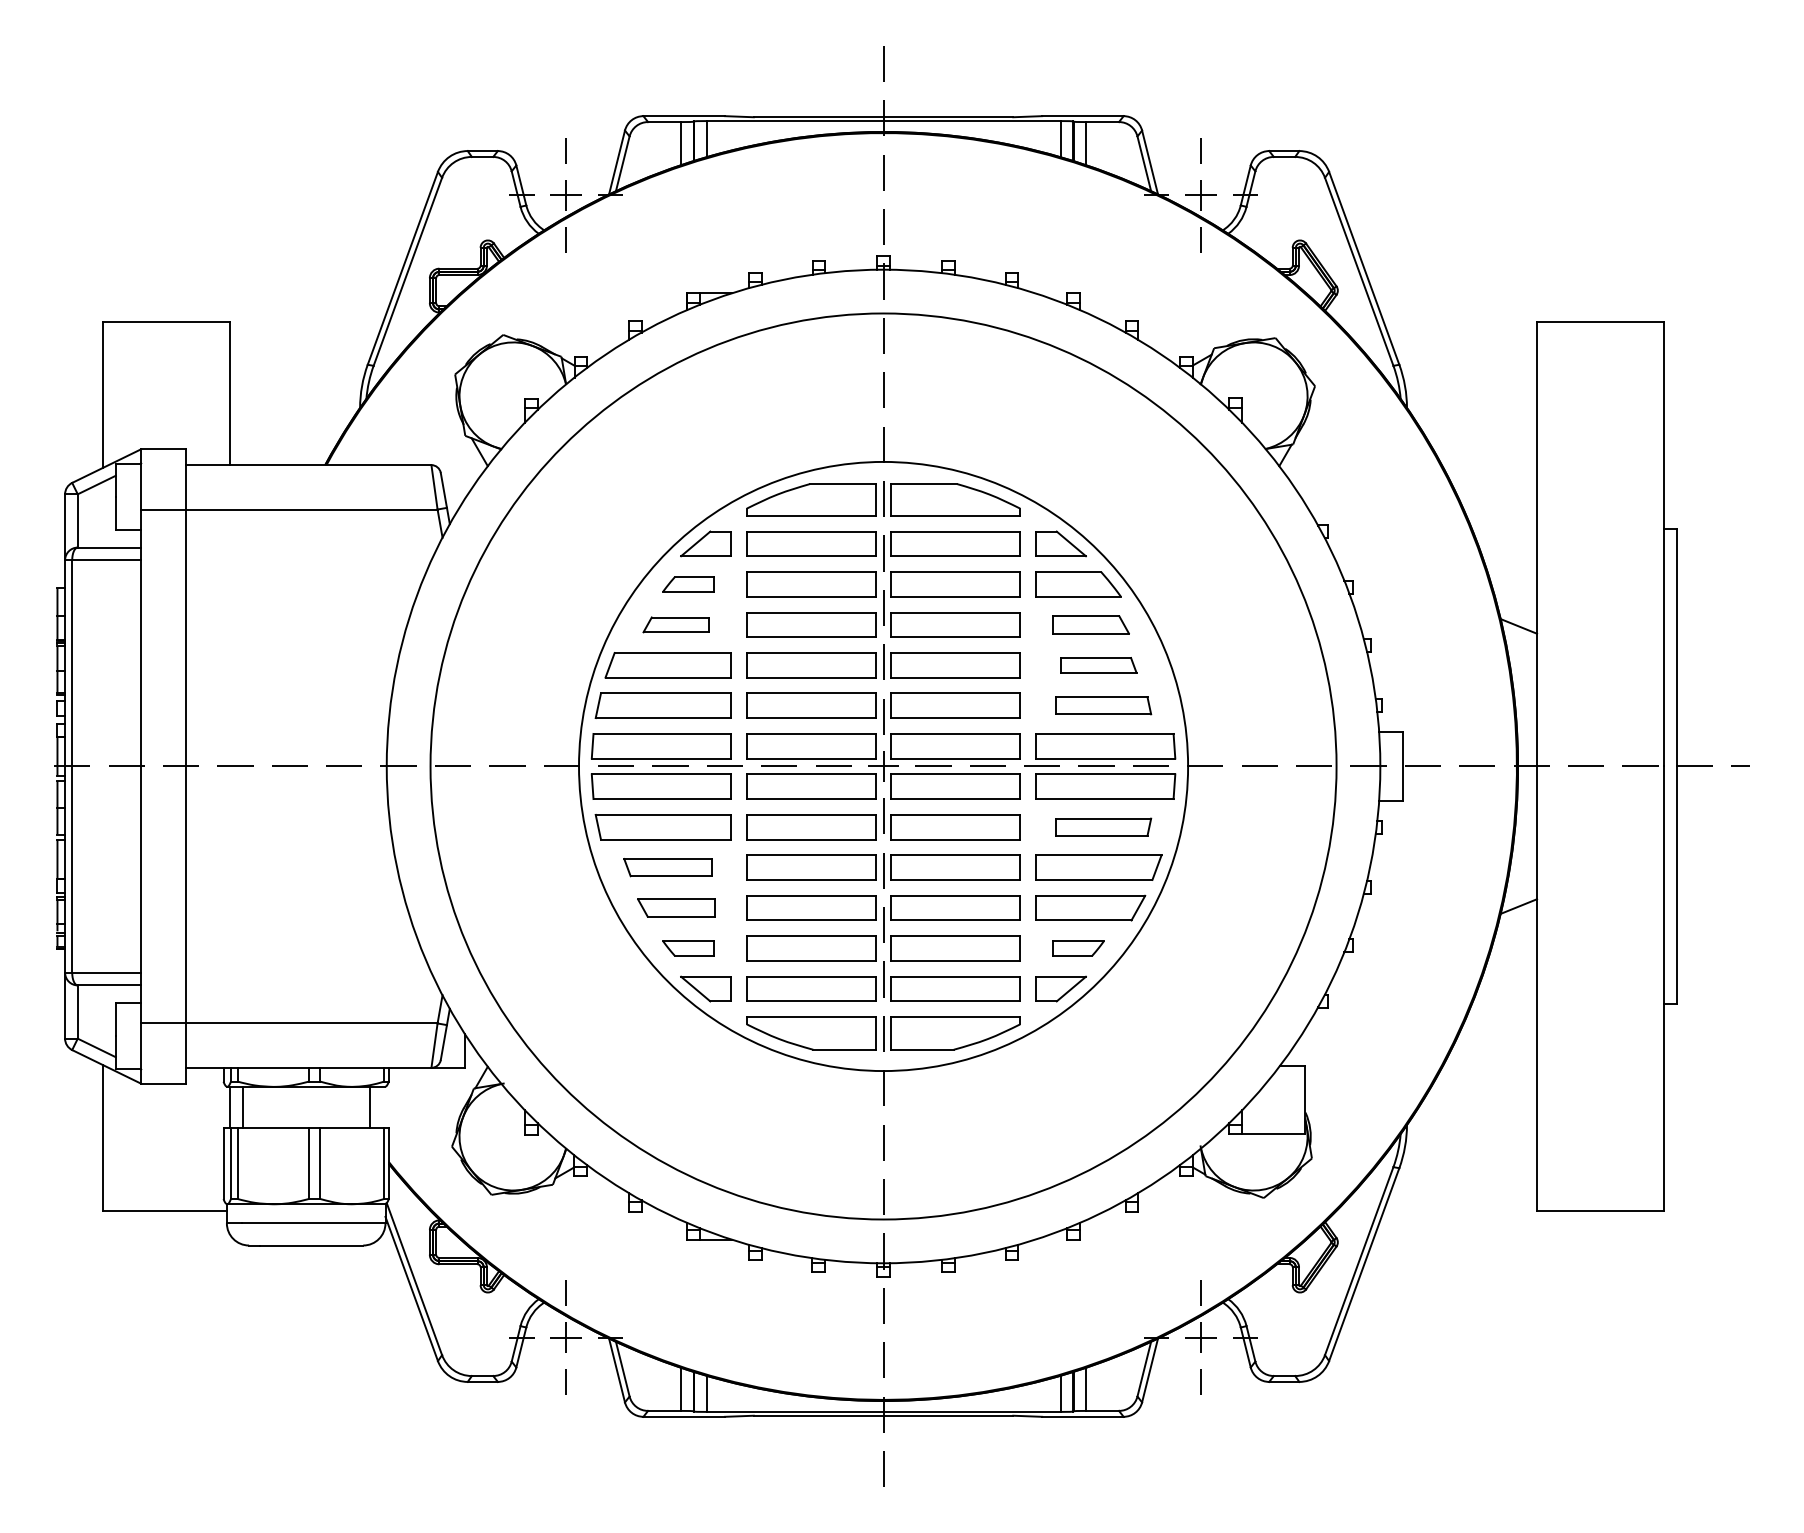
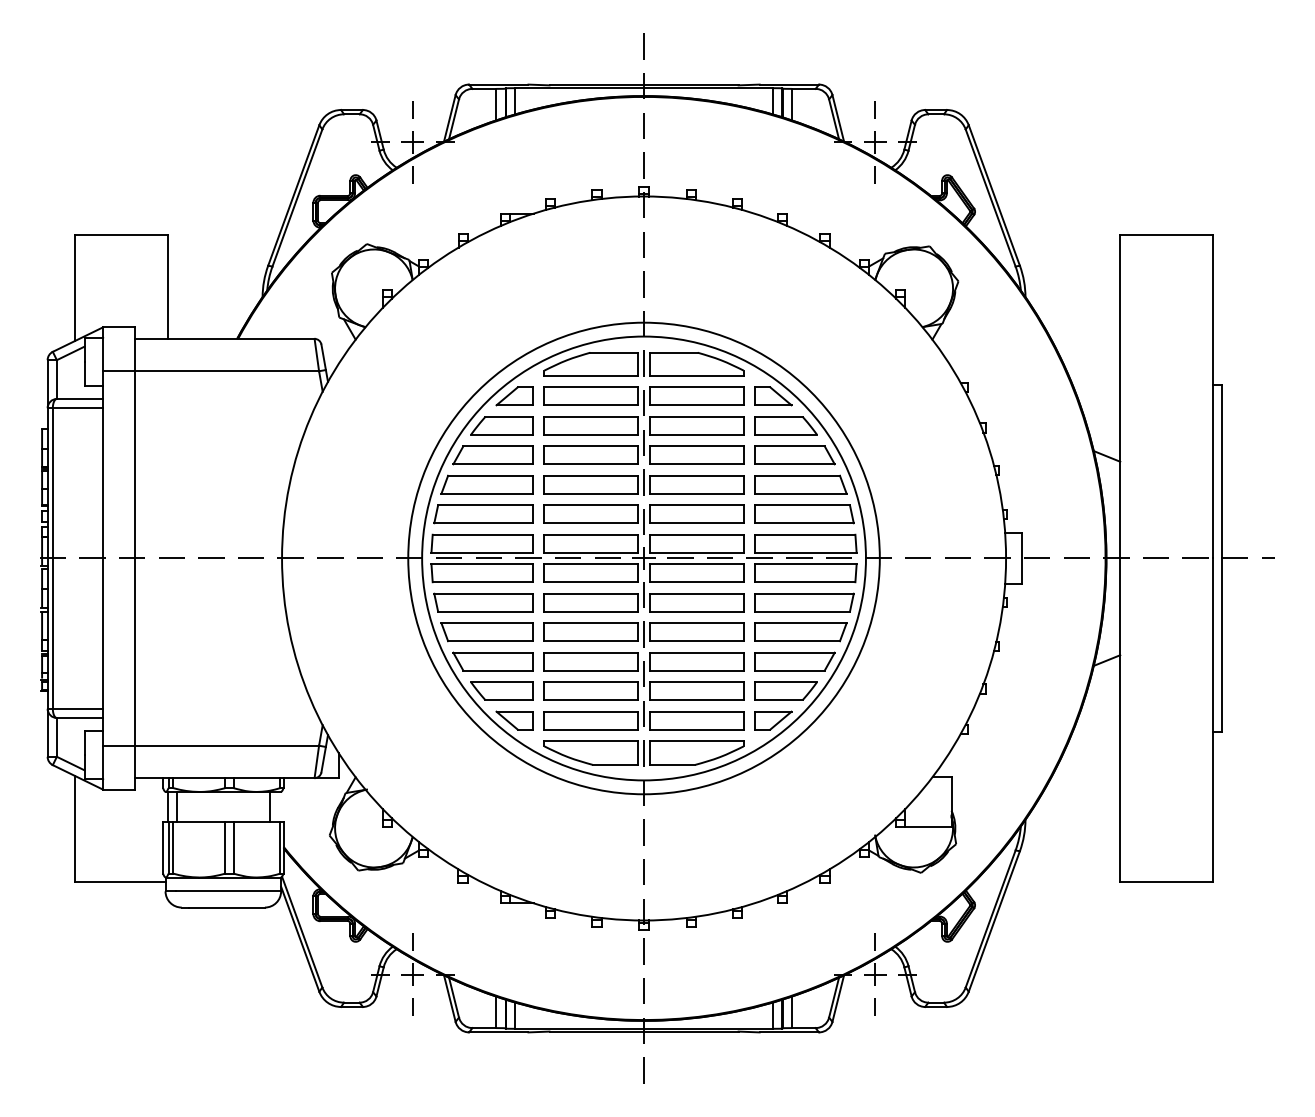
part: (688, 584) -> (501, 425), size x1.67
part: (675, 624) -> (492, 455), size x1.67
part: (1090, 624) -> (794, 455), size x1.43
part: (1098, 665) -> (800, 484), size x1.67
part: (1103, 705) -> (804, 514), size x1.43
circle: (883, 766) -> (644, 558), size x0.71
part: (1103, 827) -> (804, 602), size x1.43
part: (667, 867) -> (486, 632), size x1.43
part: (675, 907) -> (492, 661), size x1.43
part: (688, 948) -> (501, 691), size x1.67
part: (1078, 948) -> (786, 691), size x1.67

